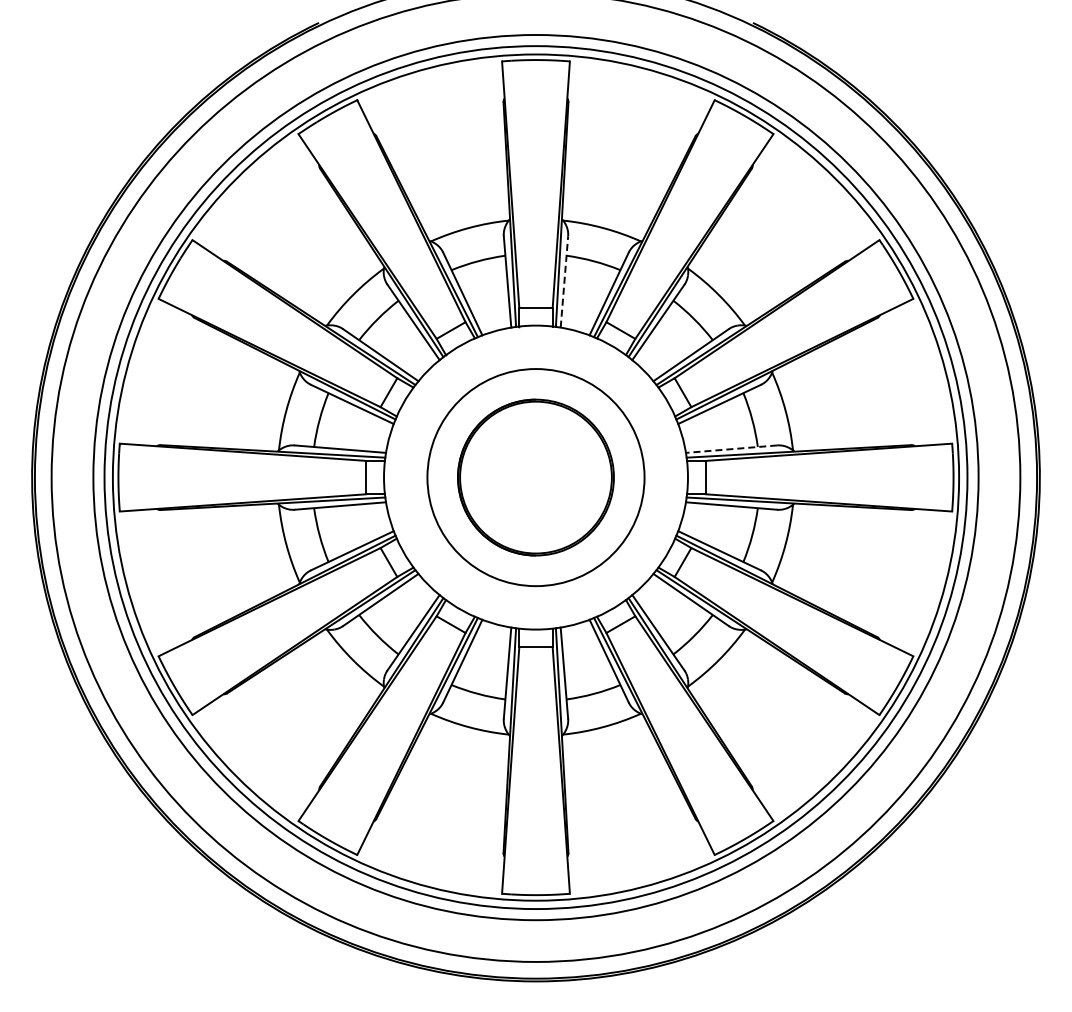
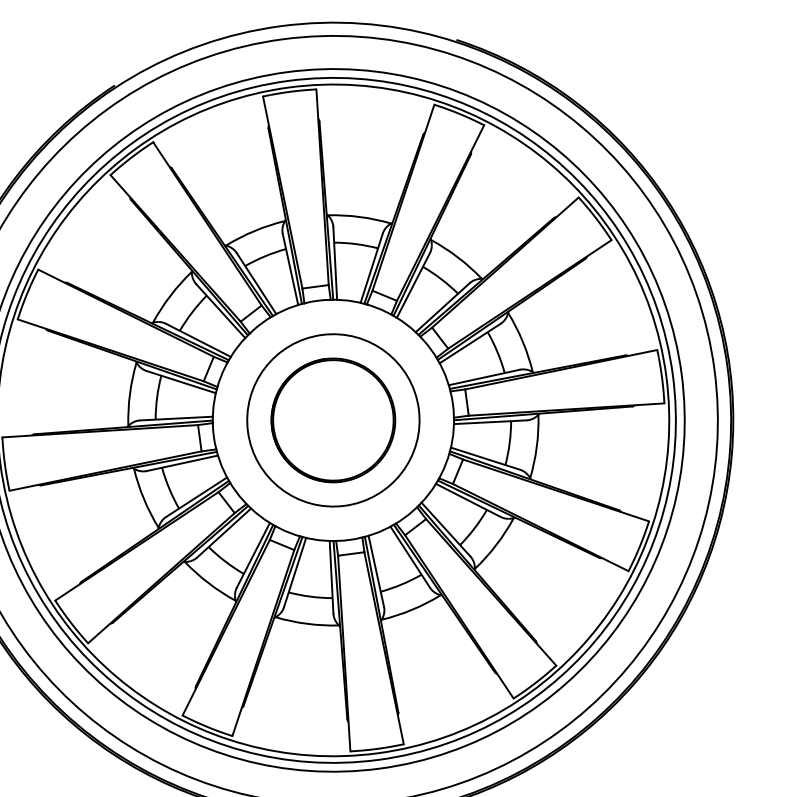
line: (564, 282) -> (335, 263), dashed -> solid
line: (731, 449) -> (484, 377), dashed -> solid

